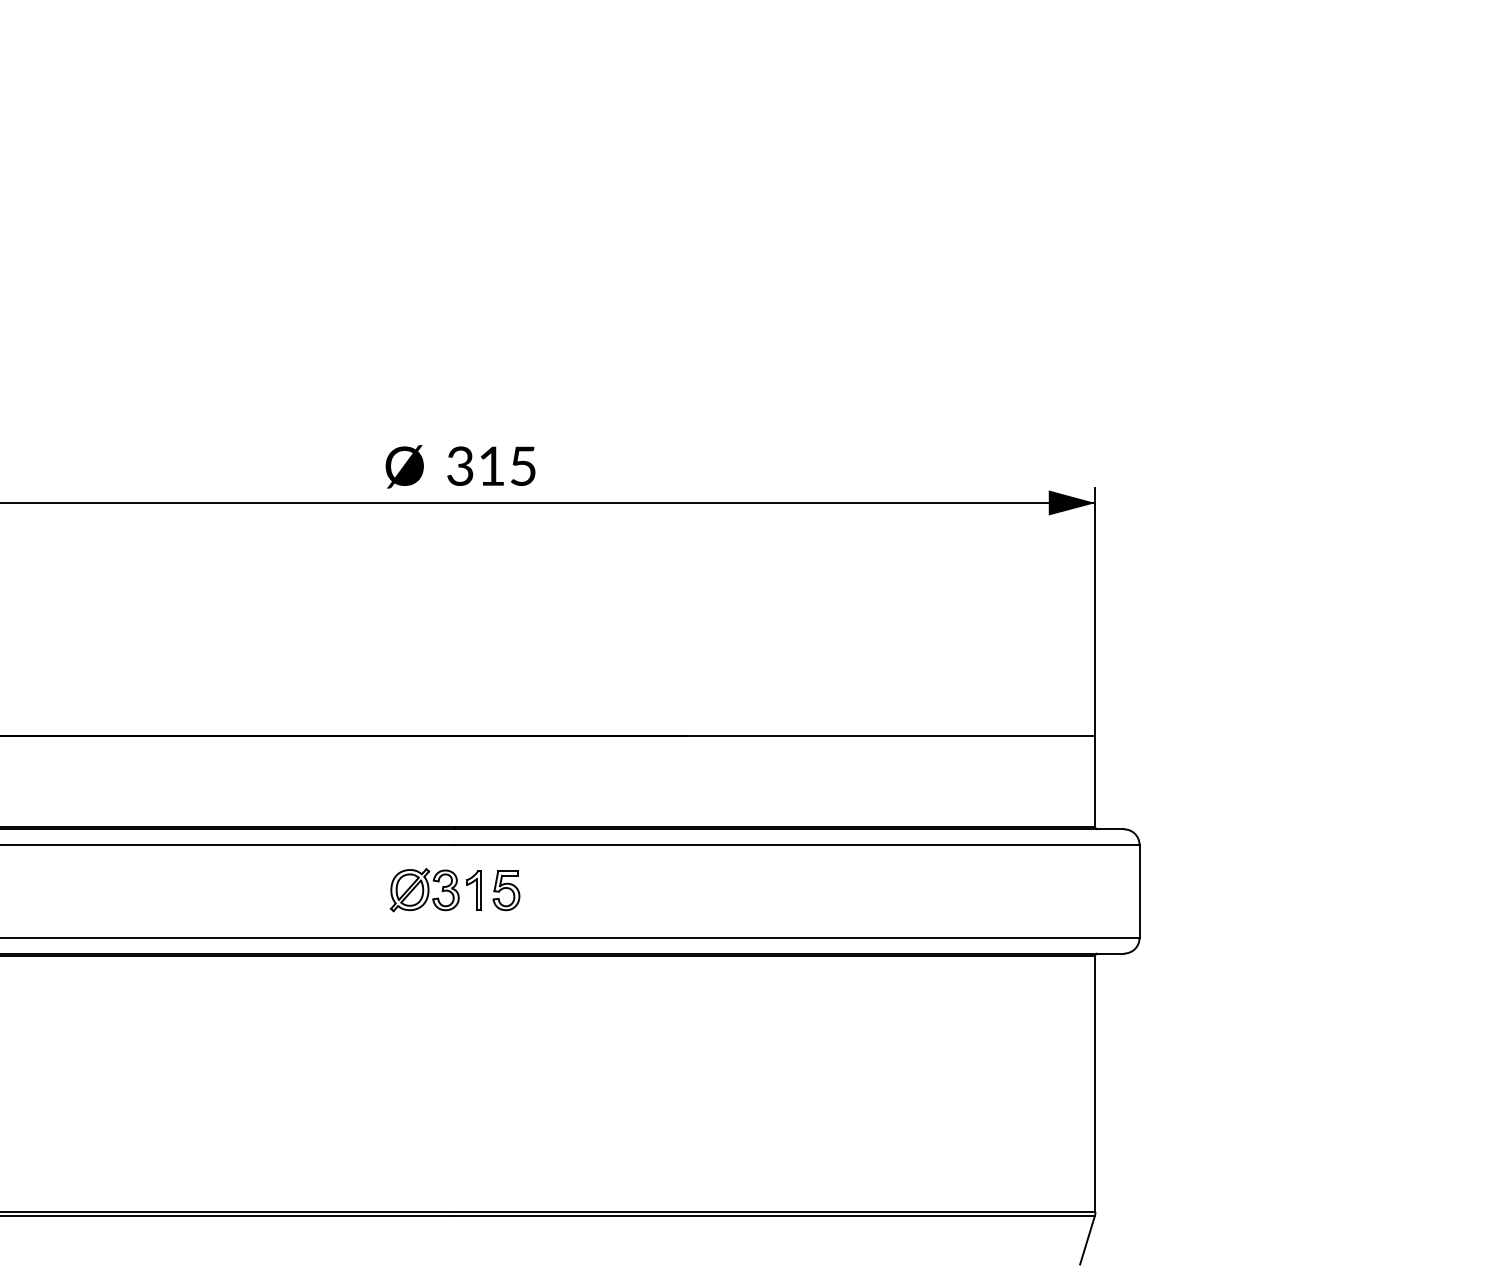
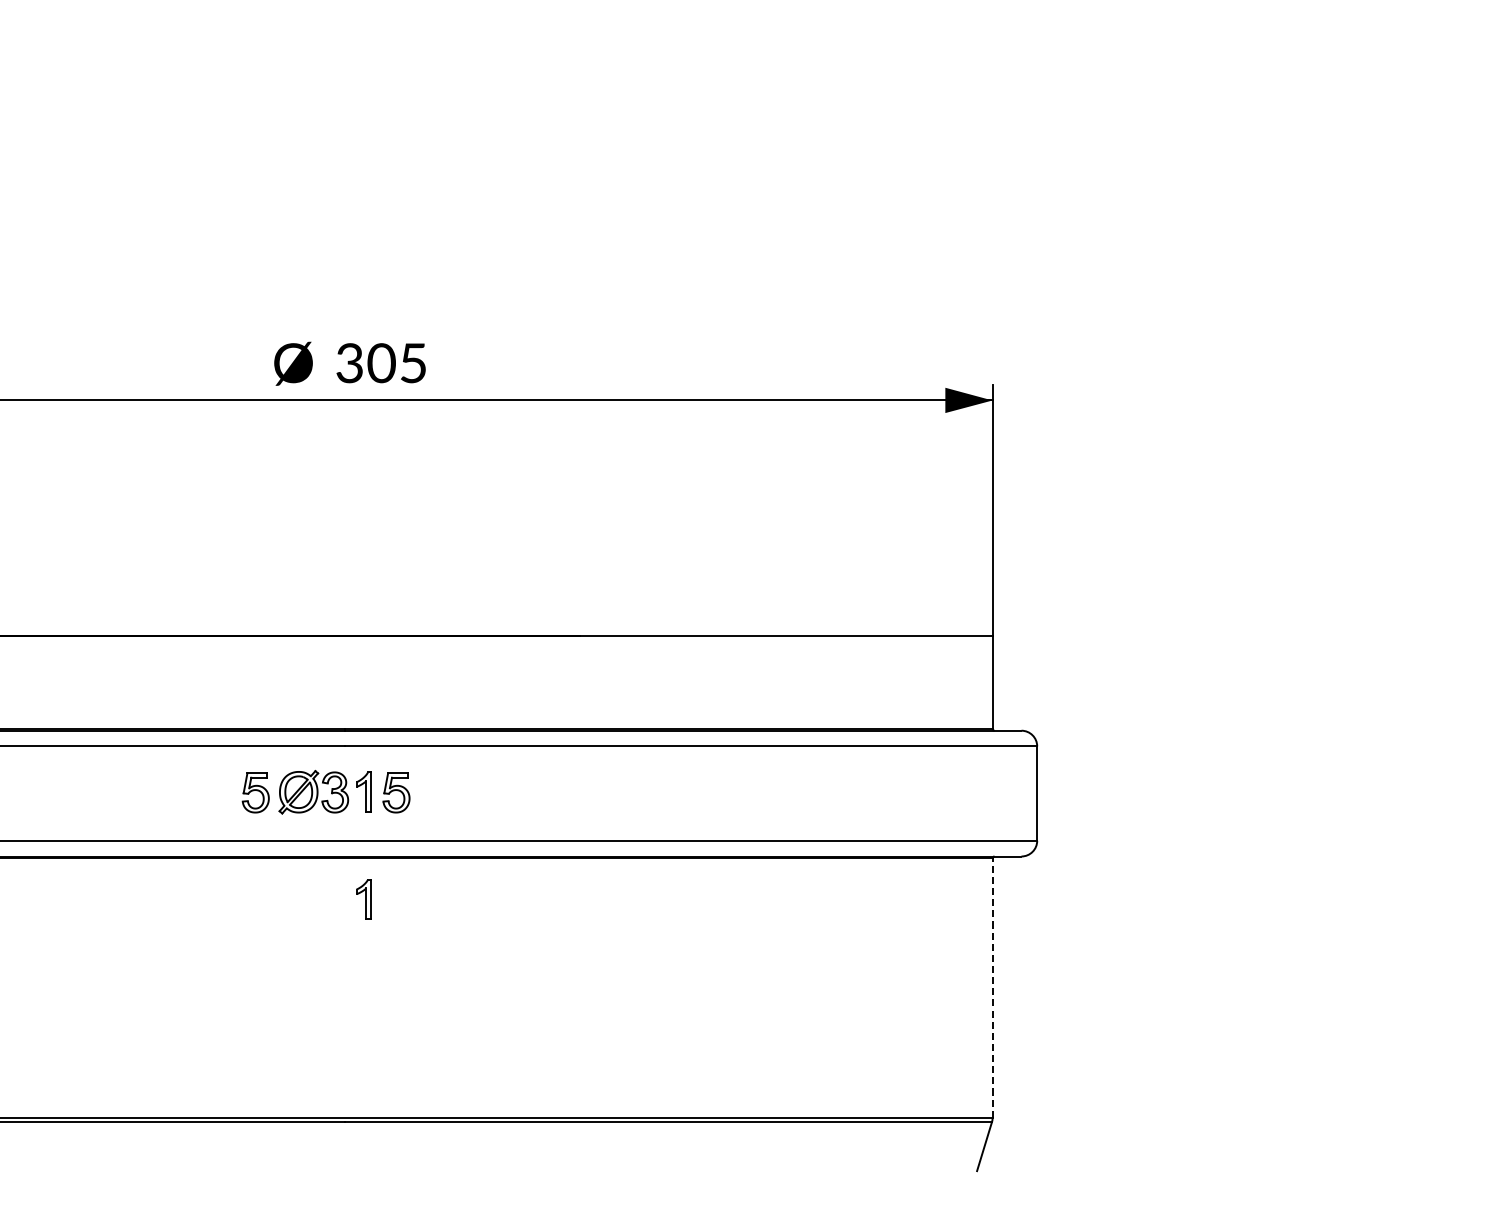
text: (491, 465) -> (381, 362), 315 -> 305
part: (367, 890) -> (255, 792), added
part: (473, 996) -> (363, 899), added
line: (1095, 1083) -> (992, 987), solid -> dashed

